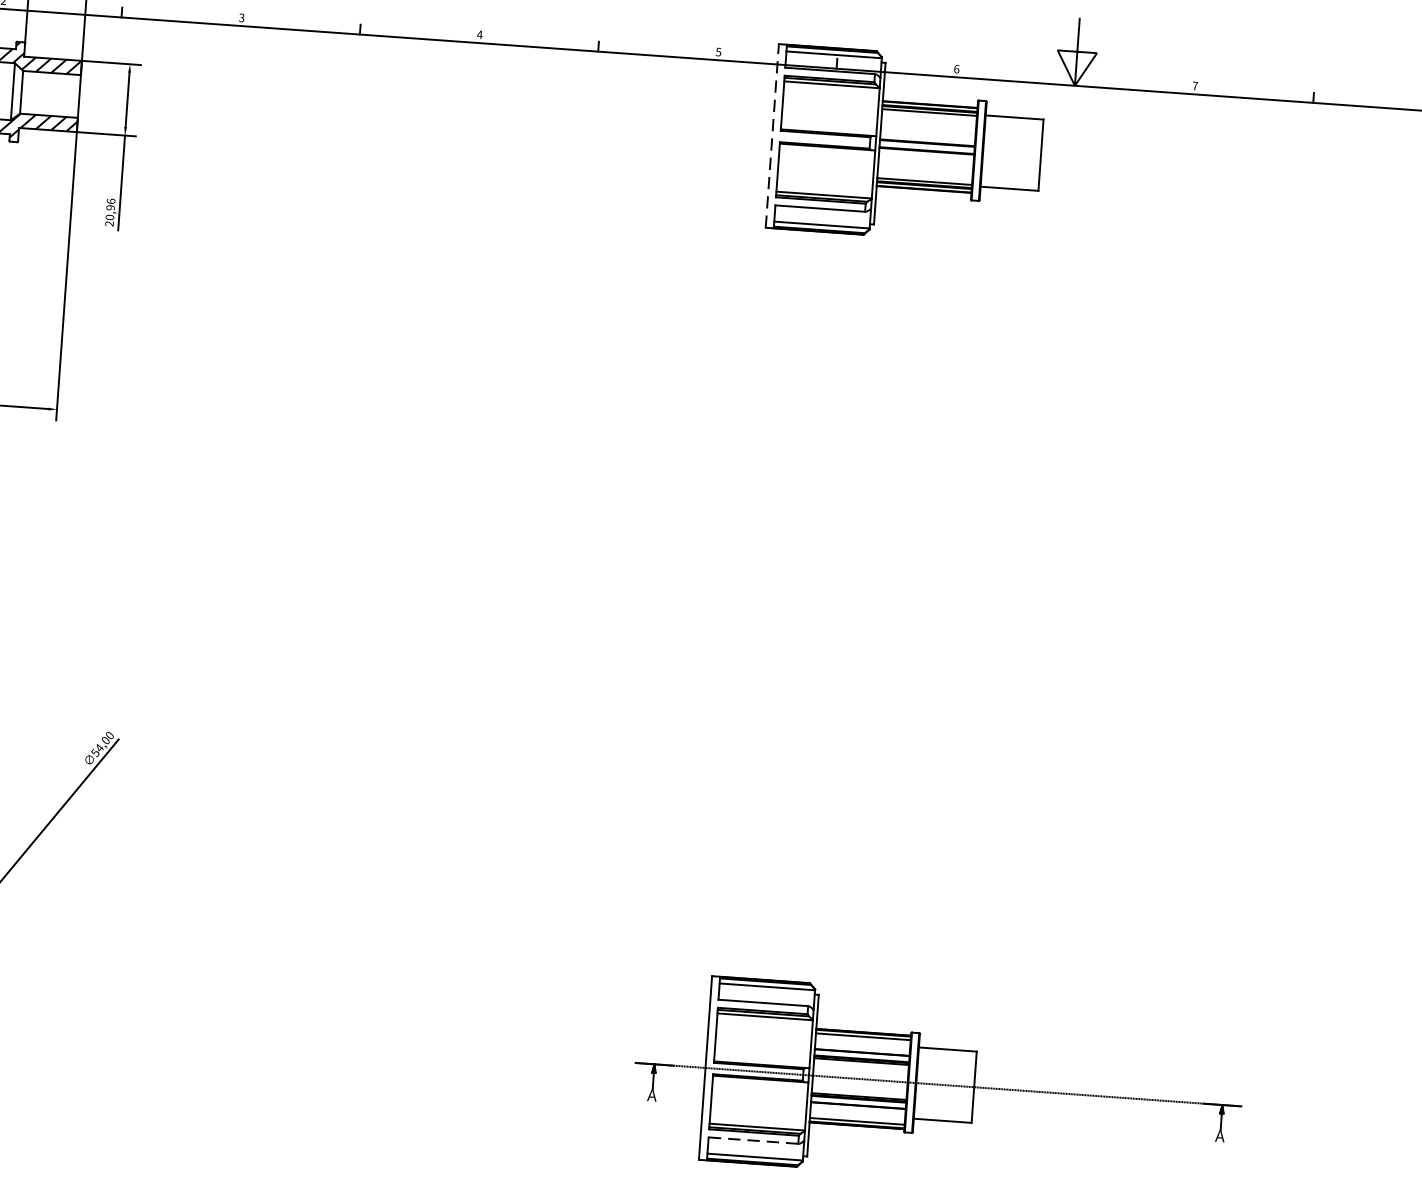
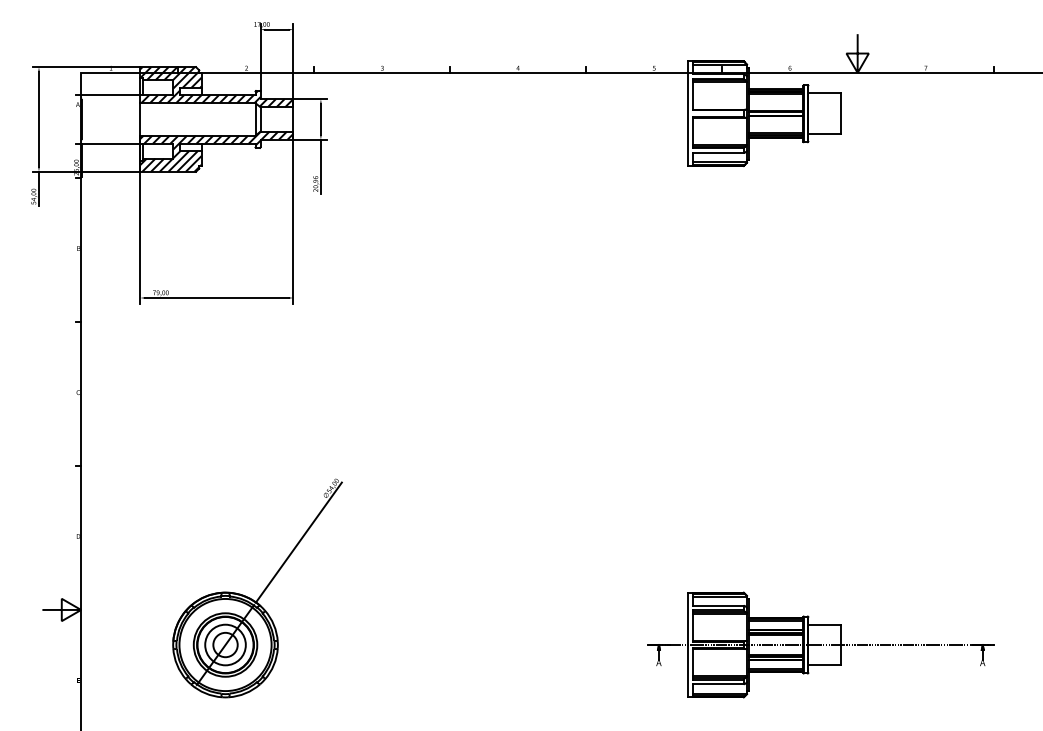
line: (773, 135) -> (688, 113), dashed -> solid
line: (753, 1141) -> (718, 684), dashed -> solid

